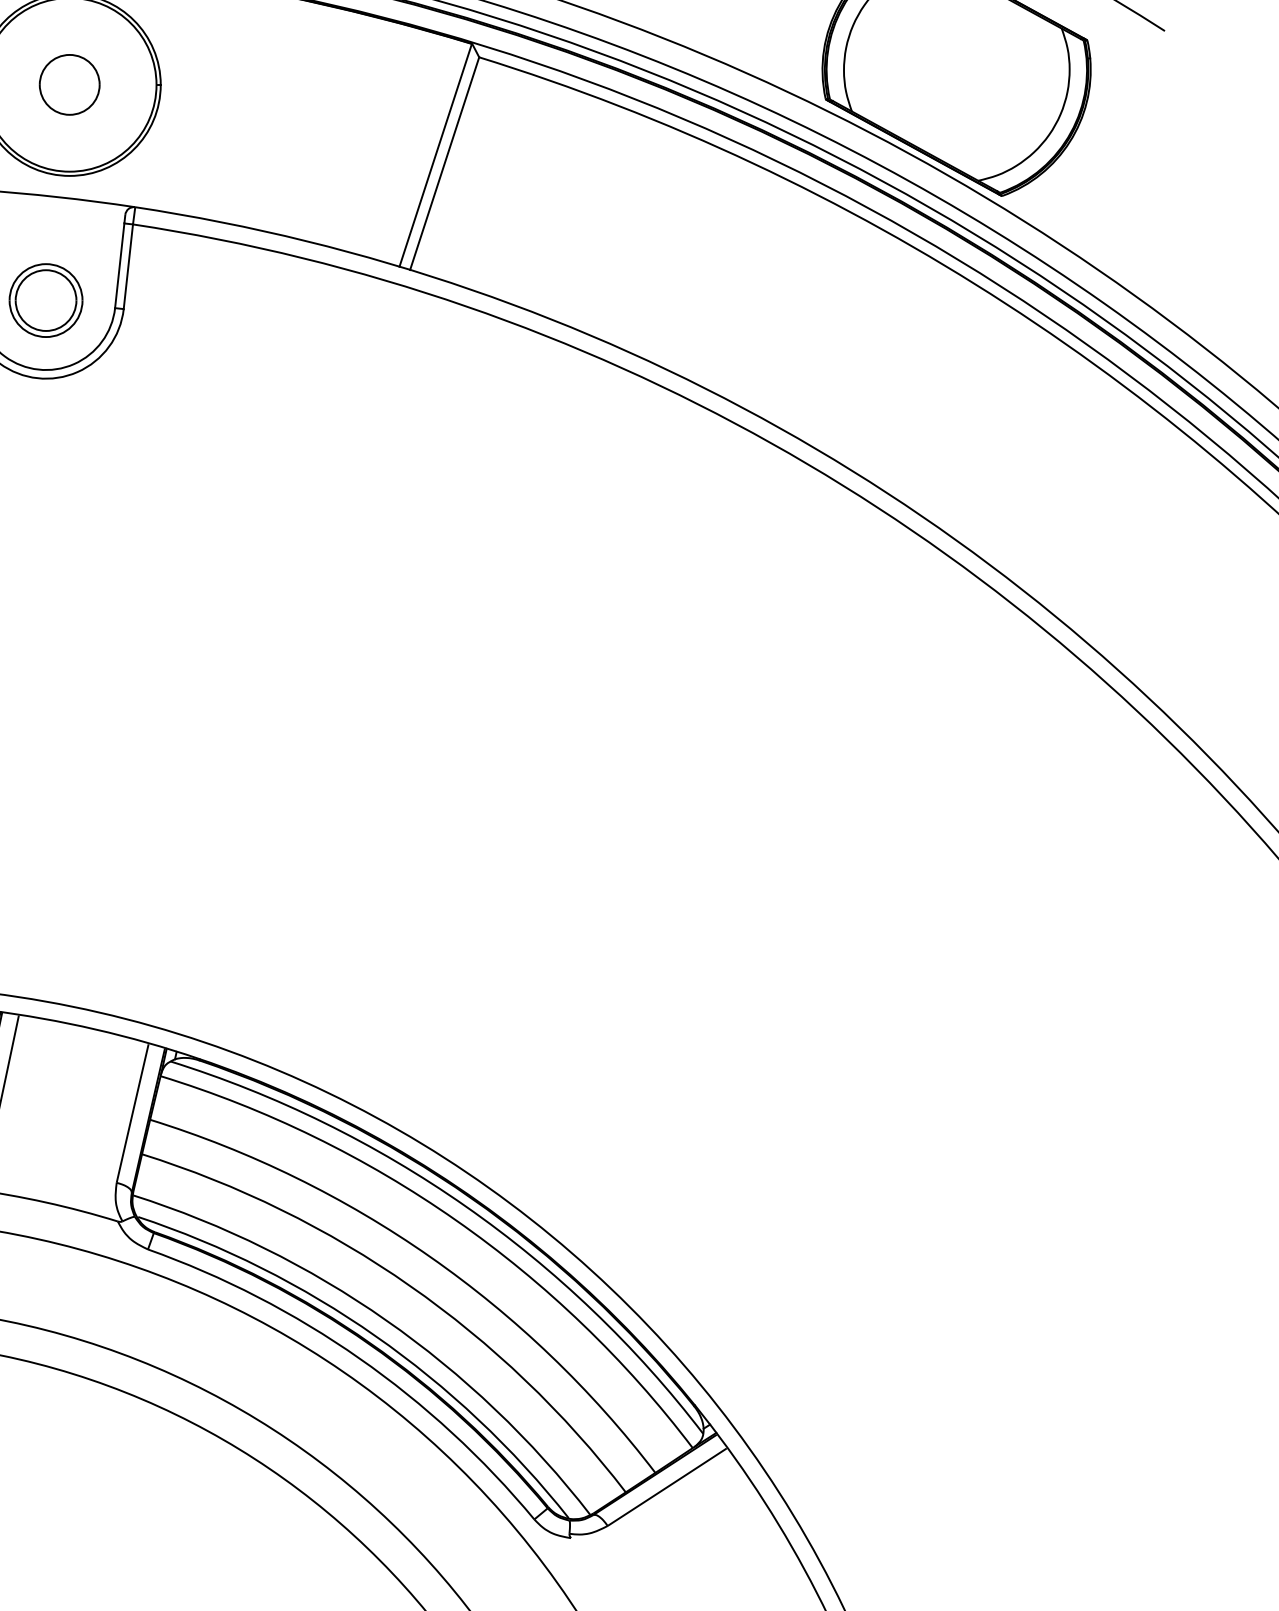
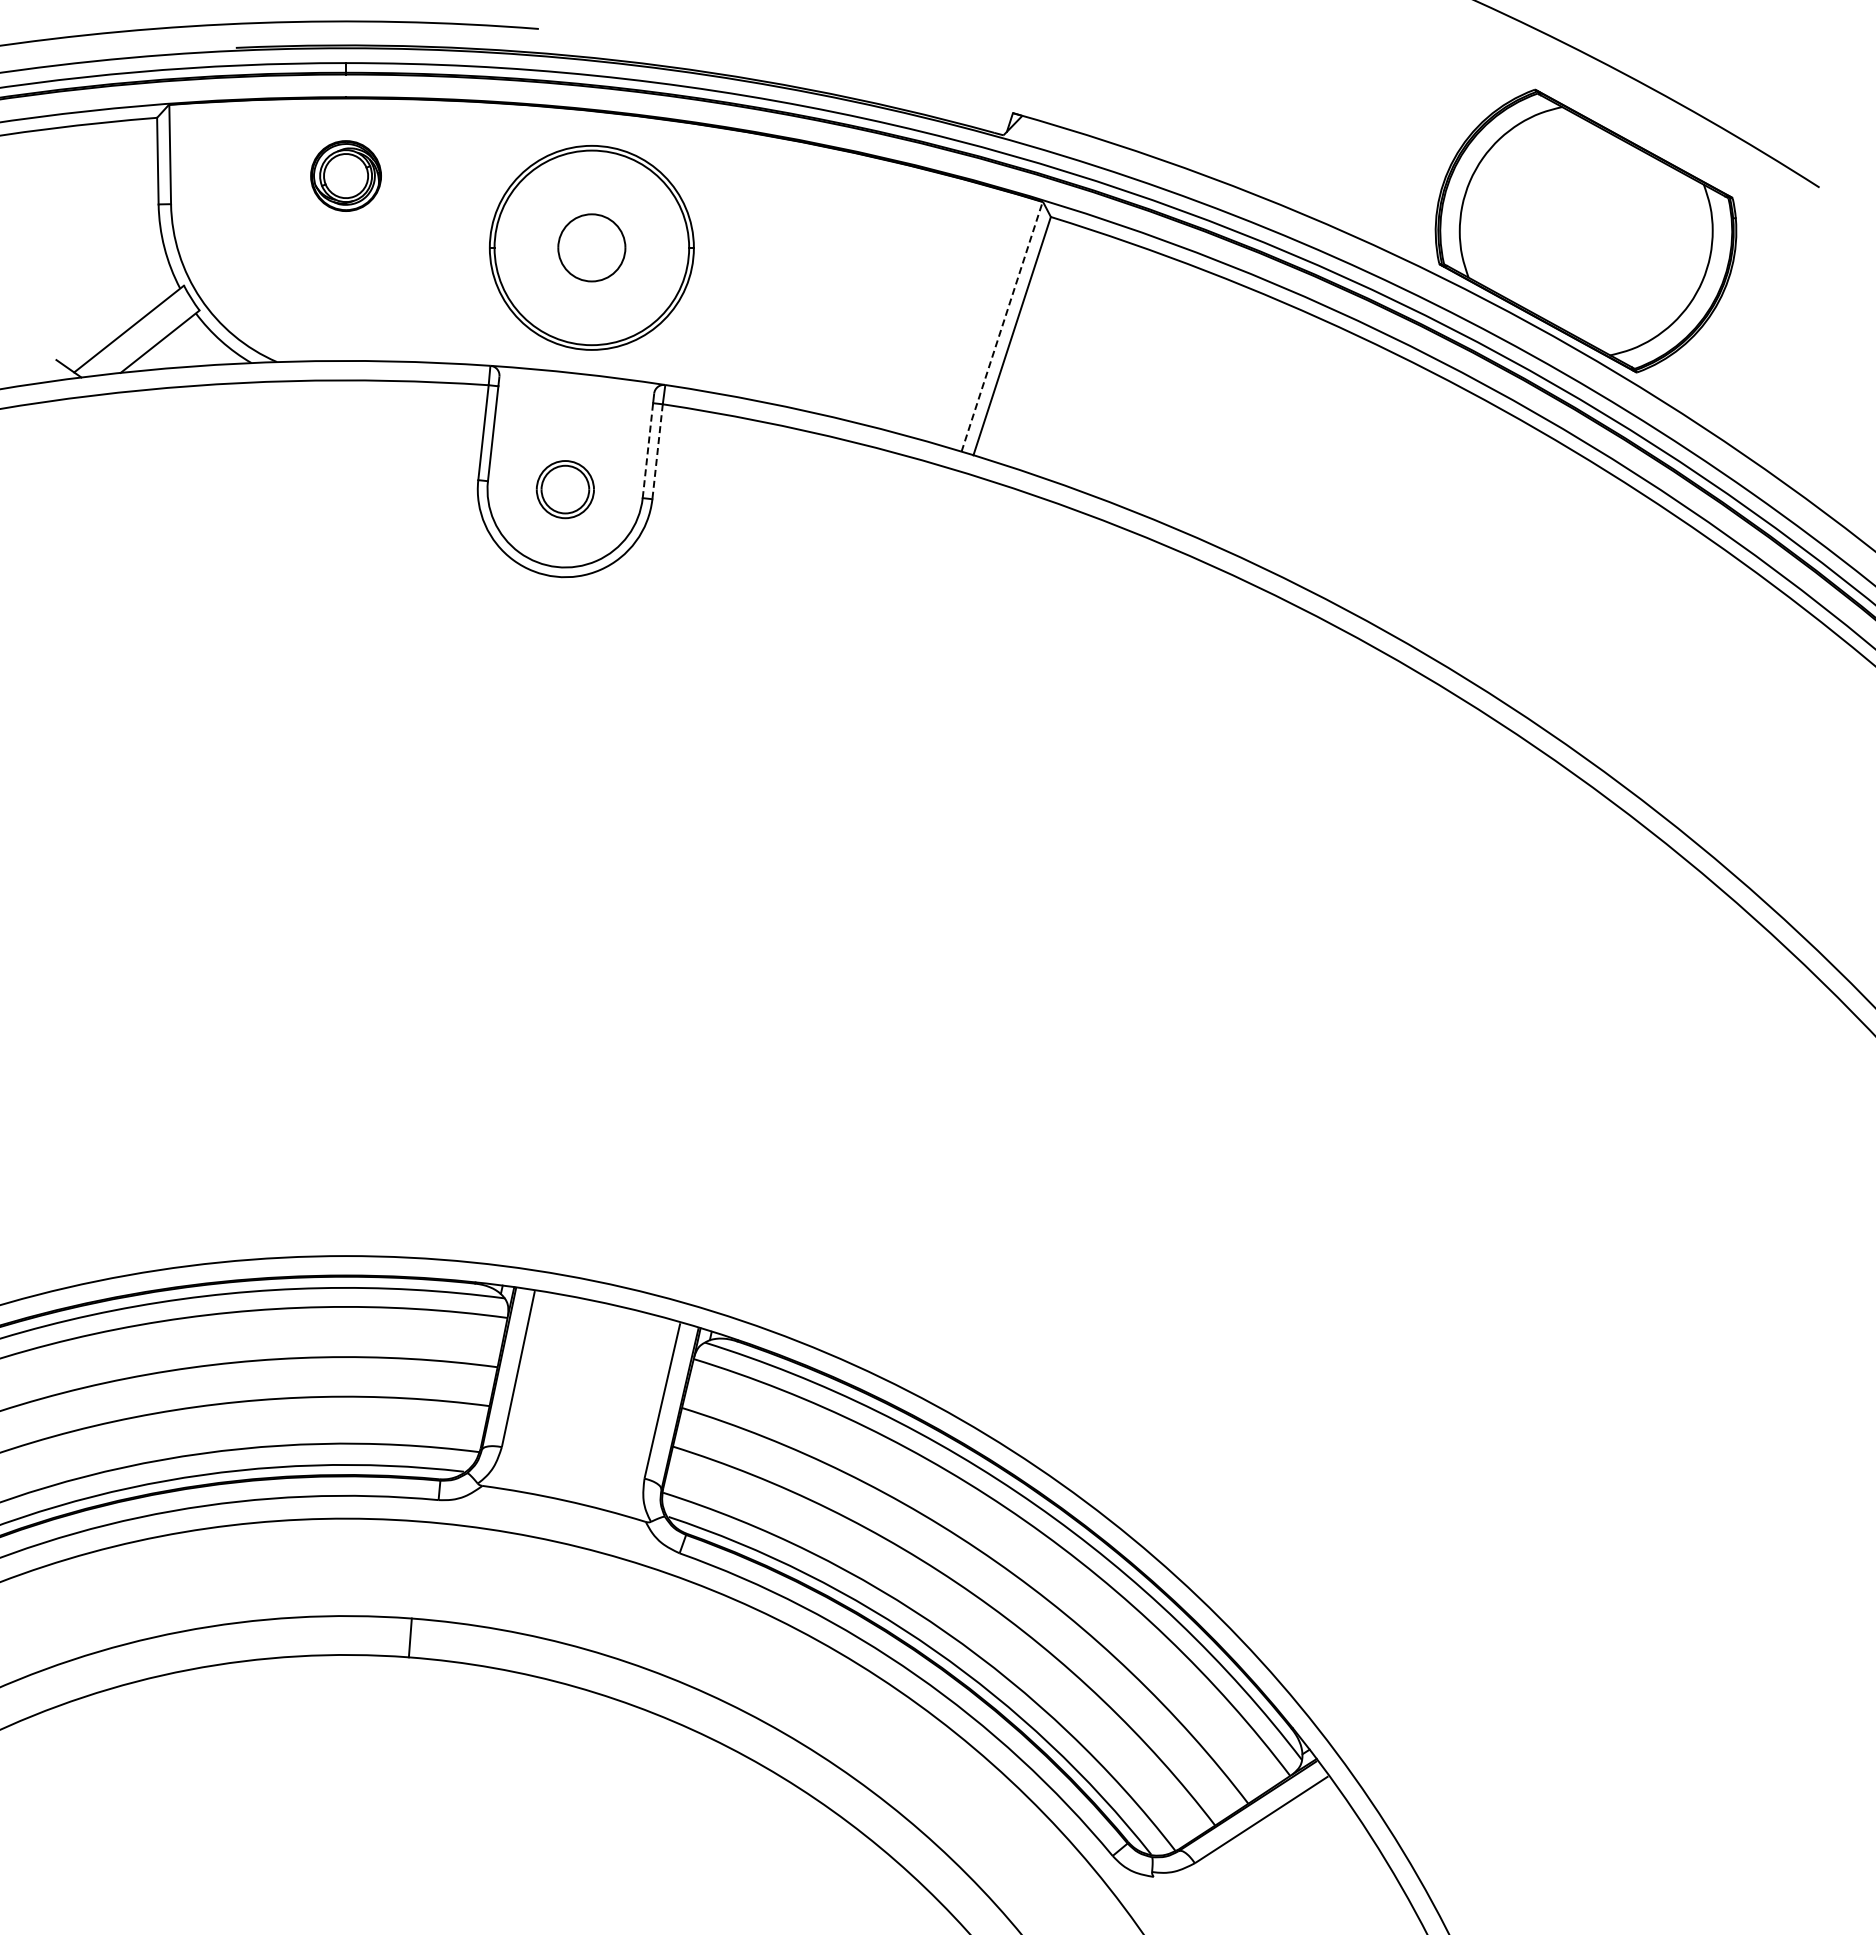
line: (436, 155) -> (1002, 326), solid -> dashed
line: (119, 265) -> (647, 450), solid -> dashed
line: (128, 266) -> (657, 451), solid -> dashed
part: (46, 300) -> (565, 489), size x0.7

